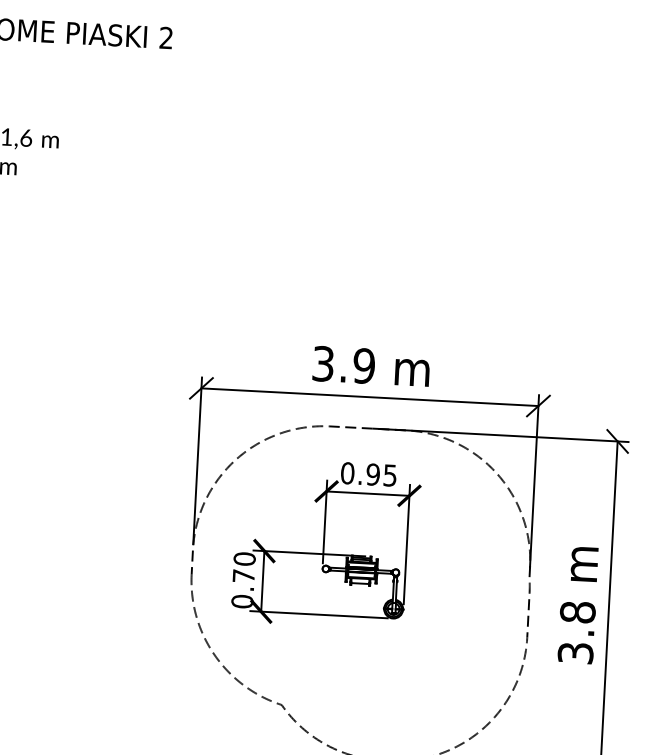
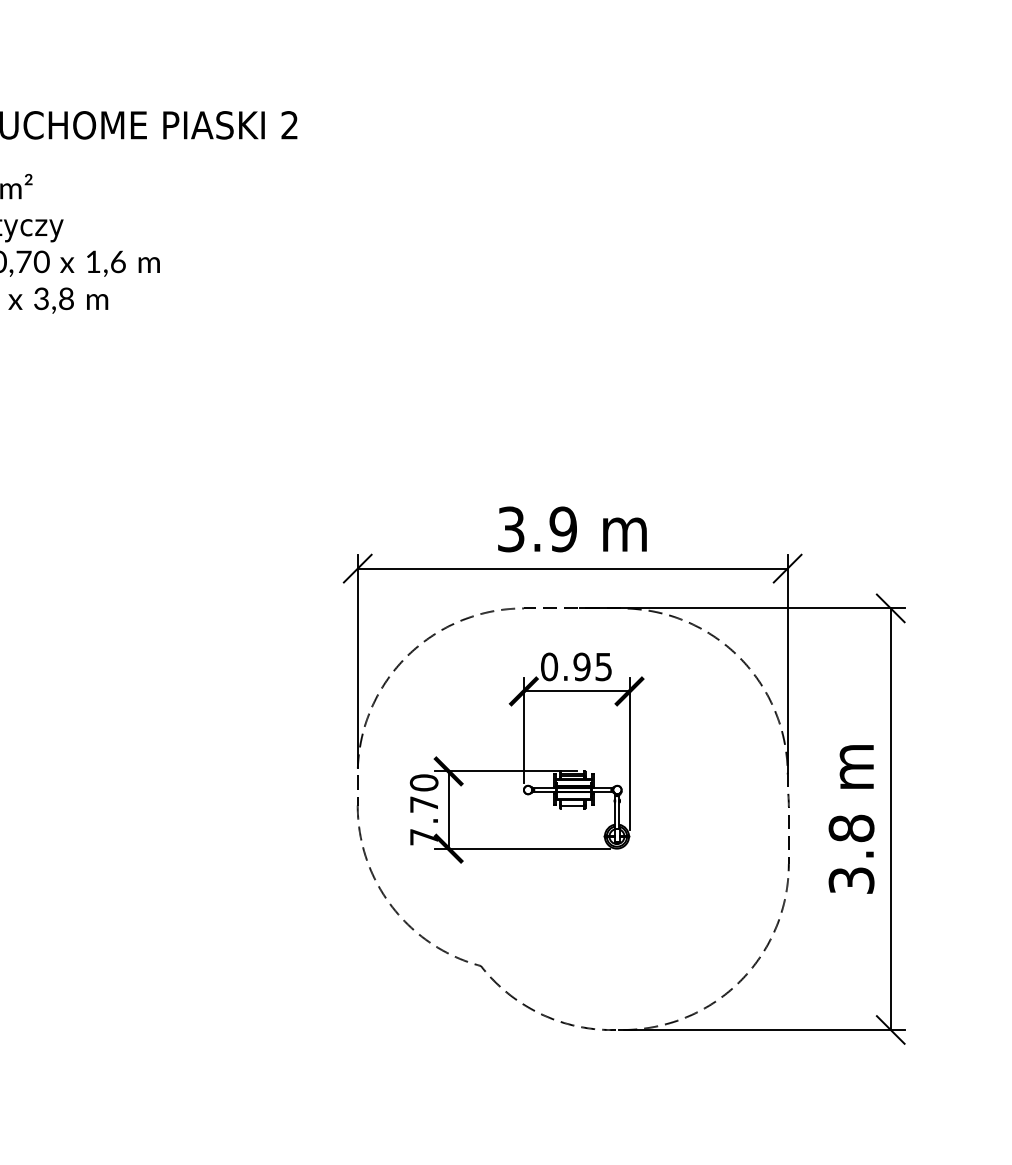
text: (241, 601) -> (423, 836), 0.70 -> 7.70

